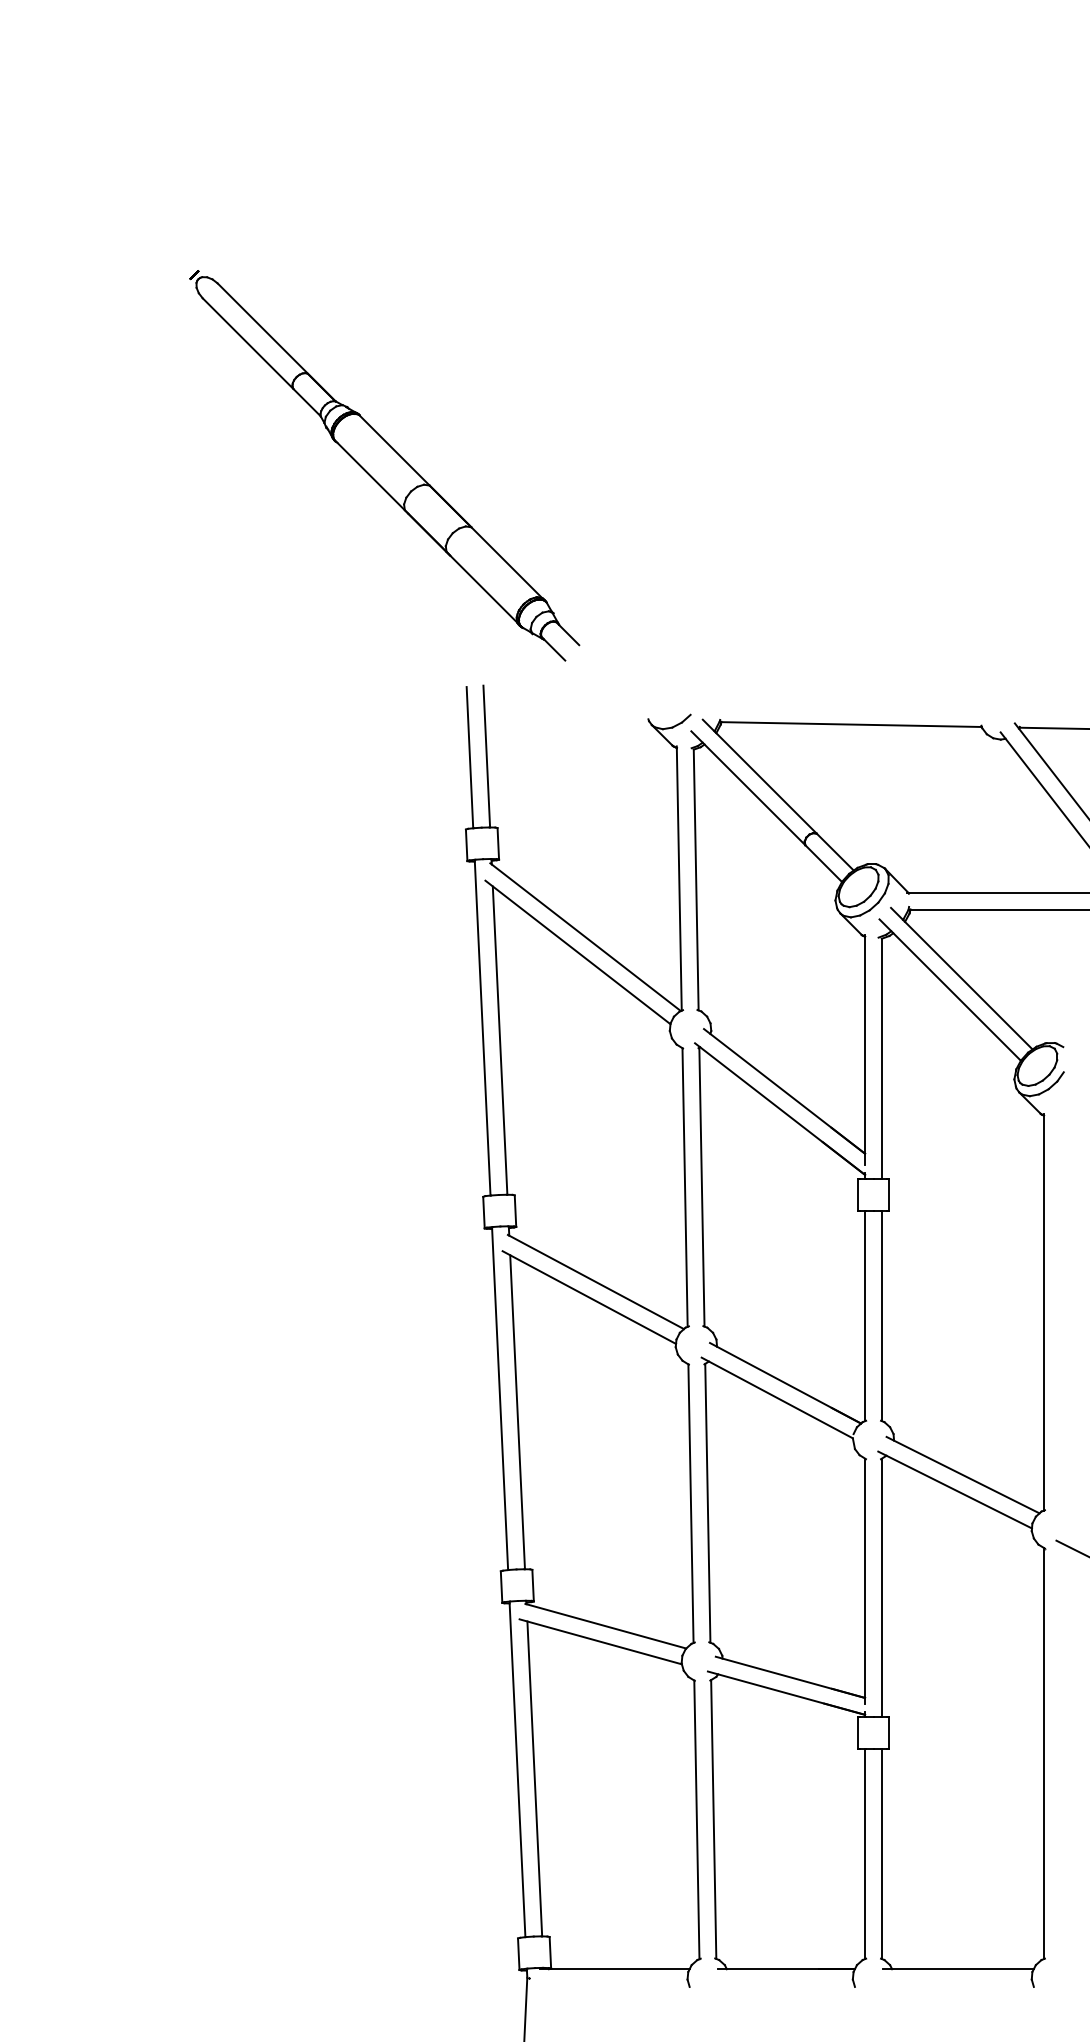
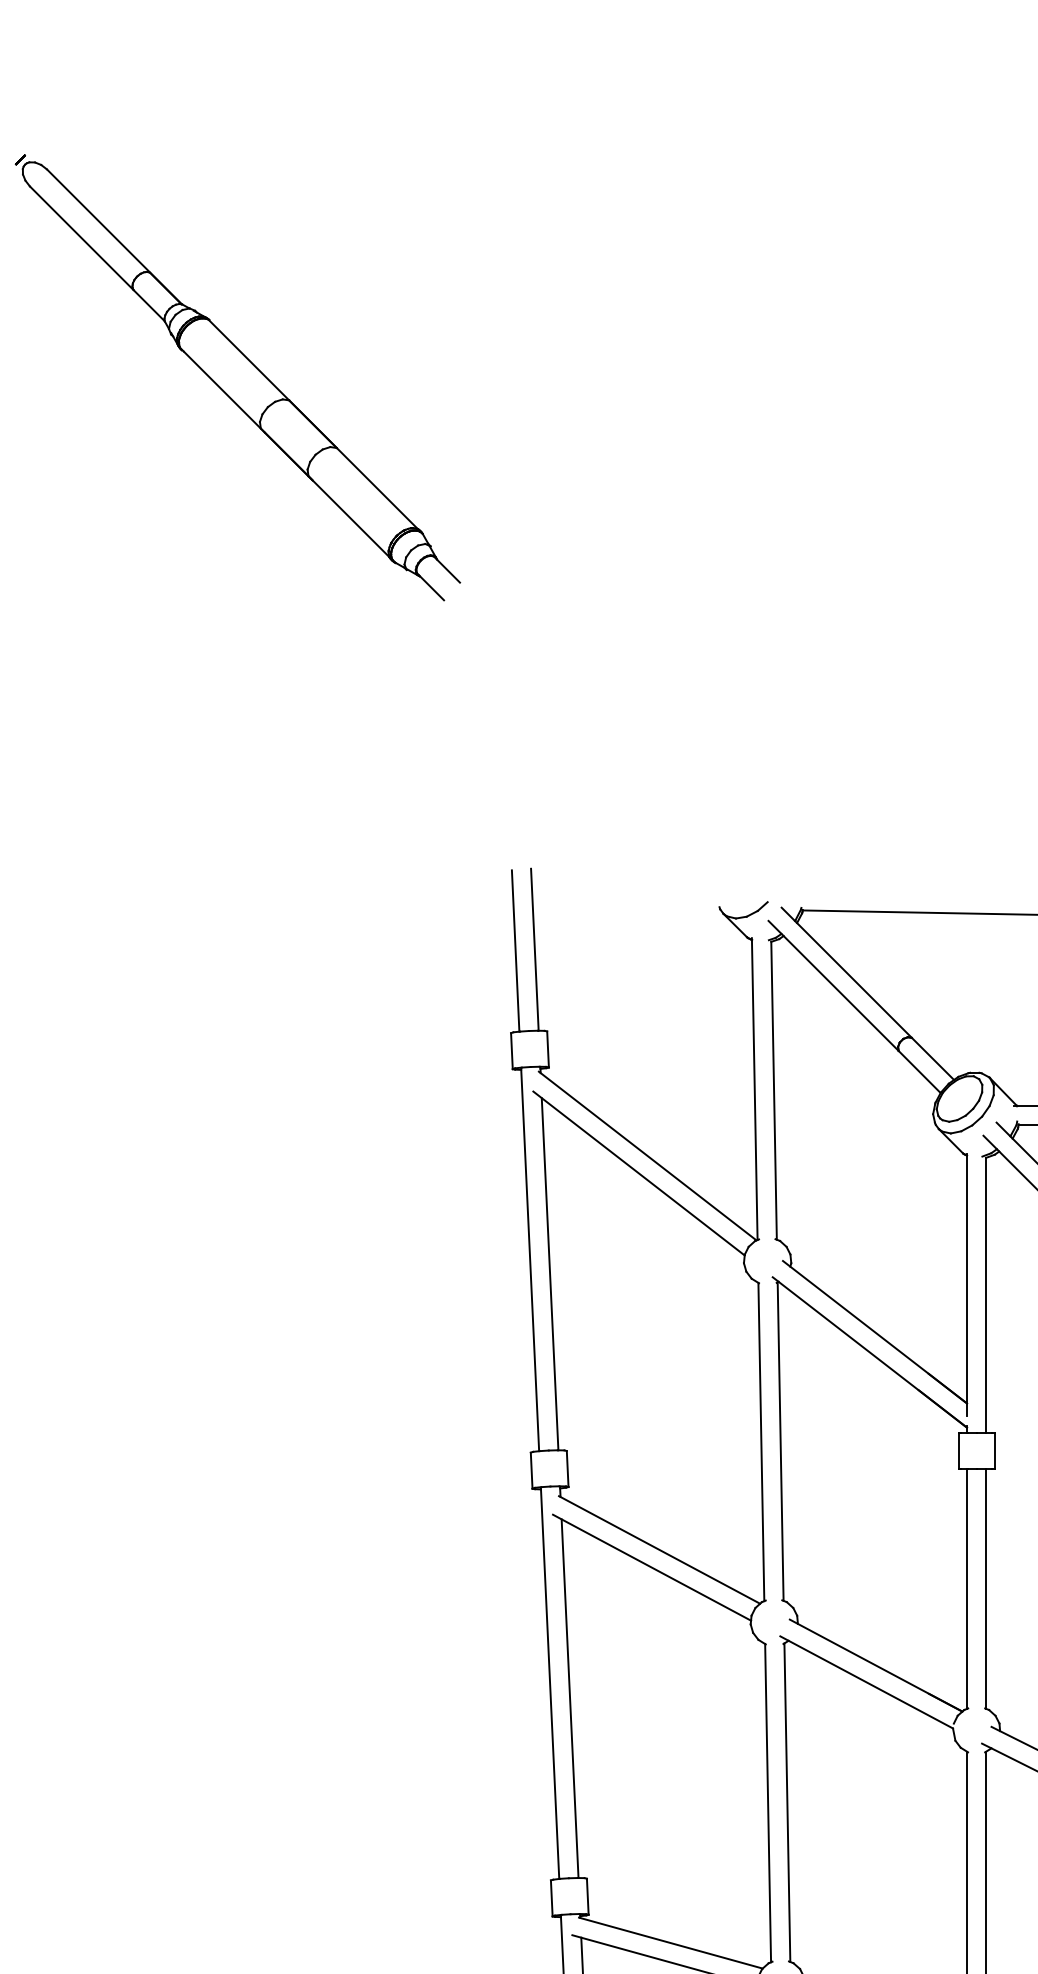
part: (384, 465) -> (237, 377), moved

